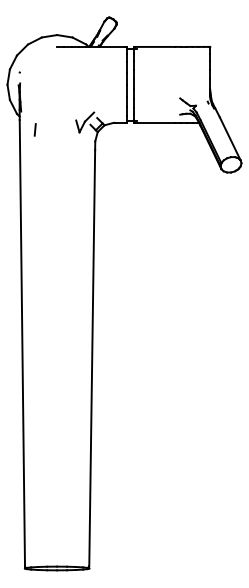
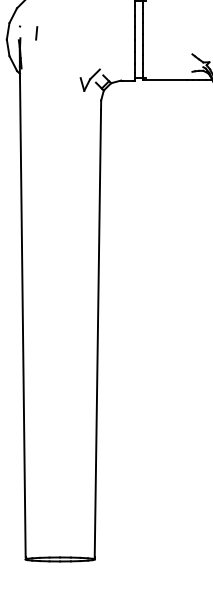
line: (34, 129) -> (35, 32), moved

